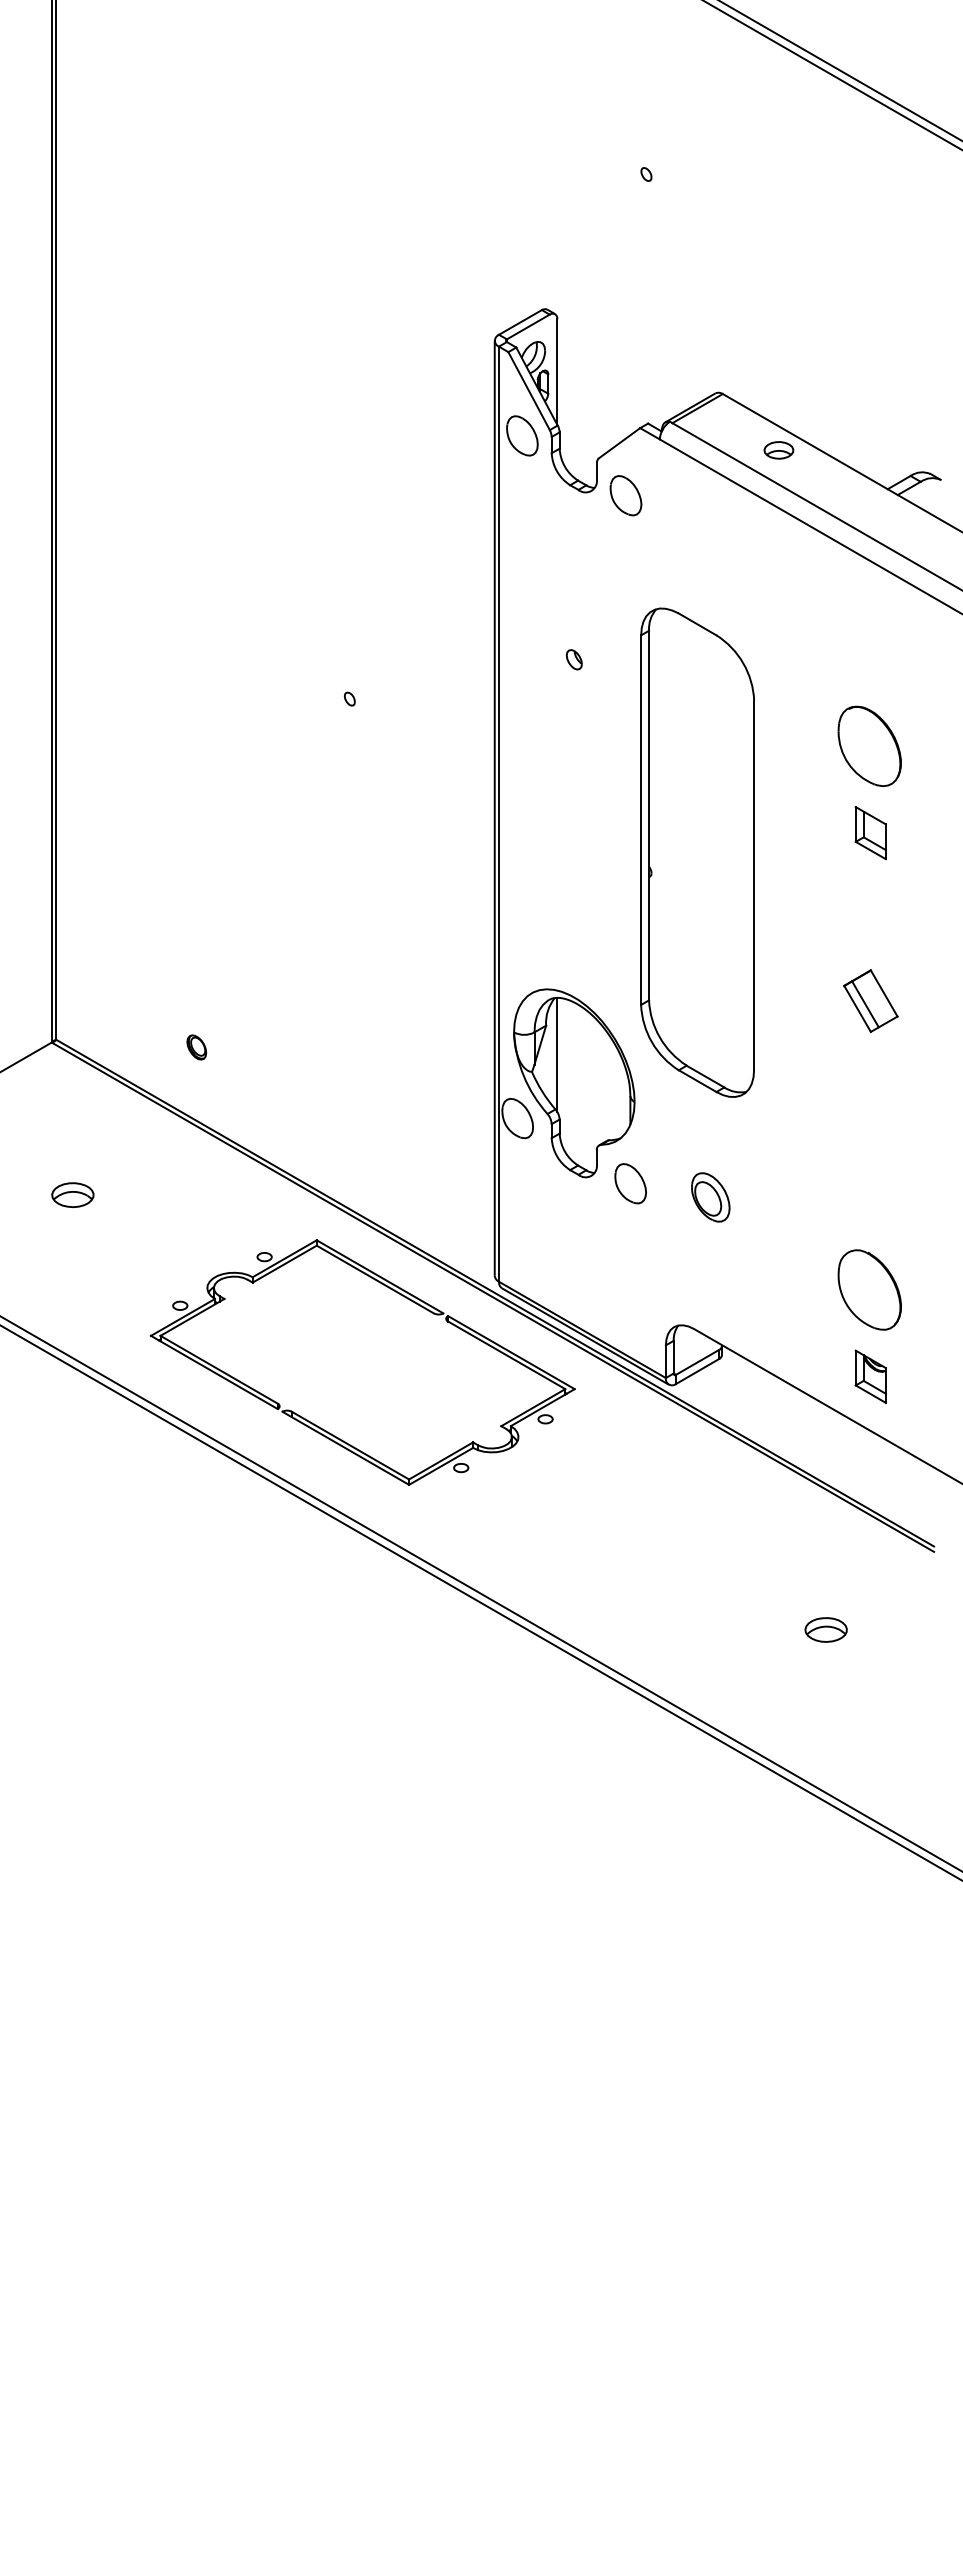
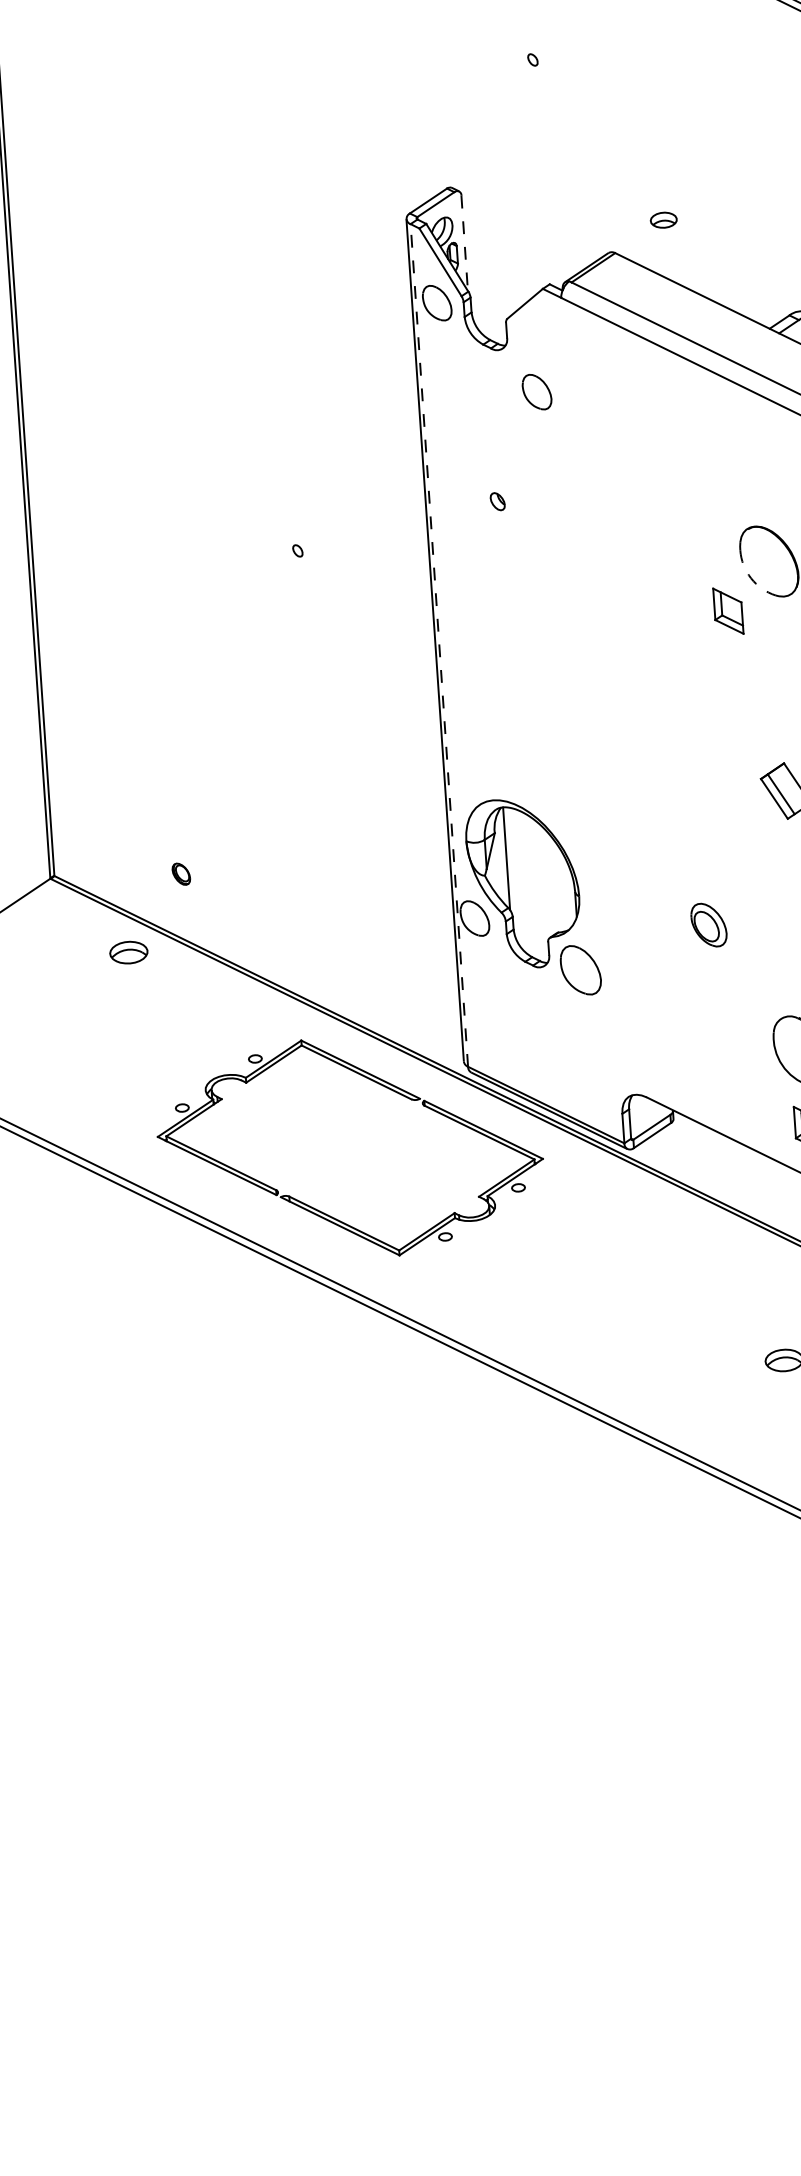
line: (557, 371) -> (464, 242), solid -> dashed
part: (778, 450) -> (663, 220), moved
part: (625, 495) -> (536, 391), moved
arc: (848, 763) -> (751, 578), solid -> dashed
line: (499, 814) -> (439, 645), solid -> dashed
part: (870, 833) -> (728, 611), moved
part: (697, 852) -> (620, 667), removed
part: (630, 1183) -> (580, 970), size x1.4
part: (72, 1195) -> (128, 953), moved
part: (710, 1197) -> (708, 925), moved

